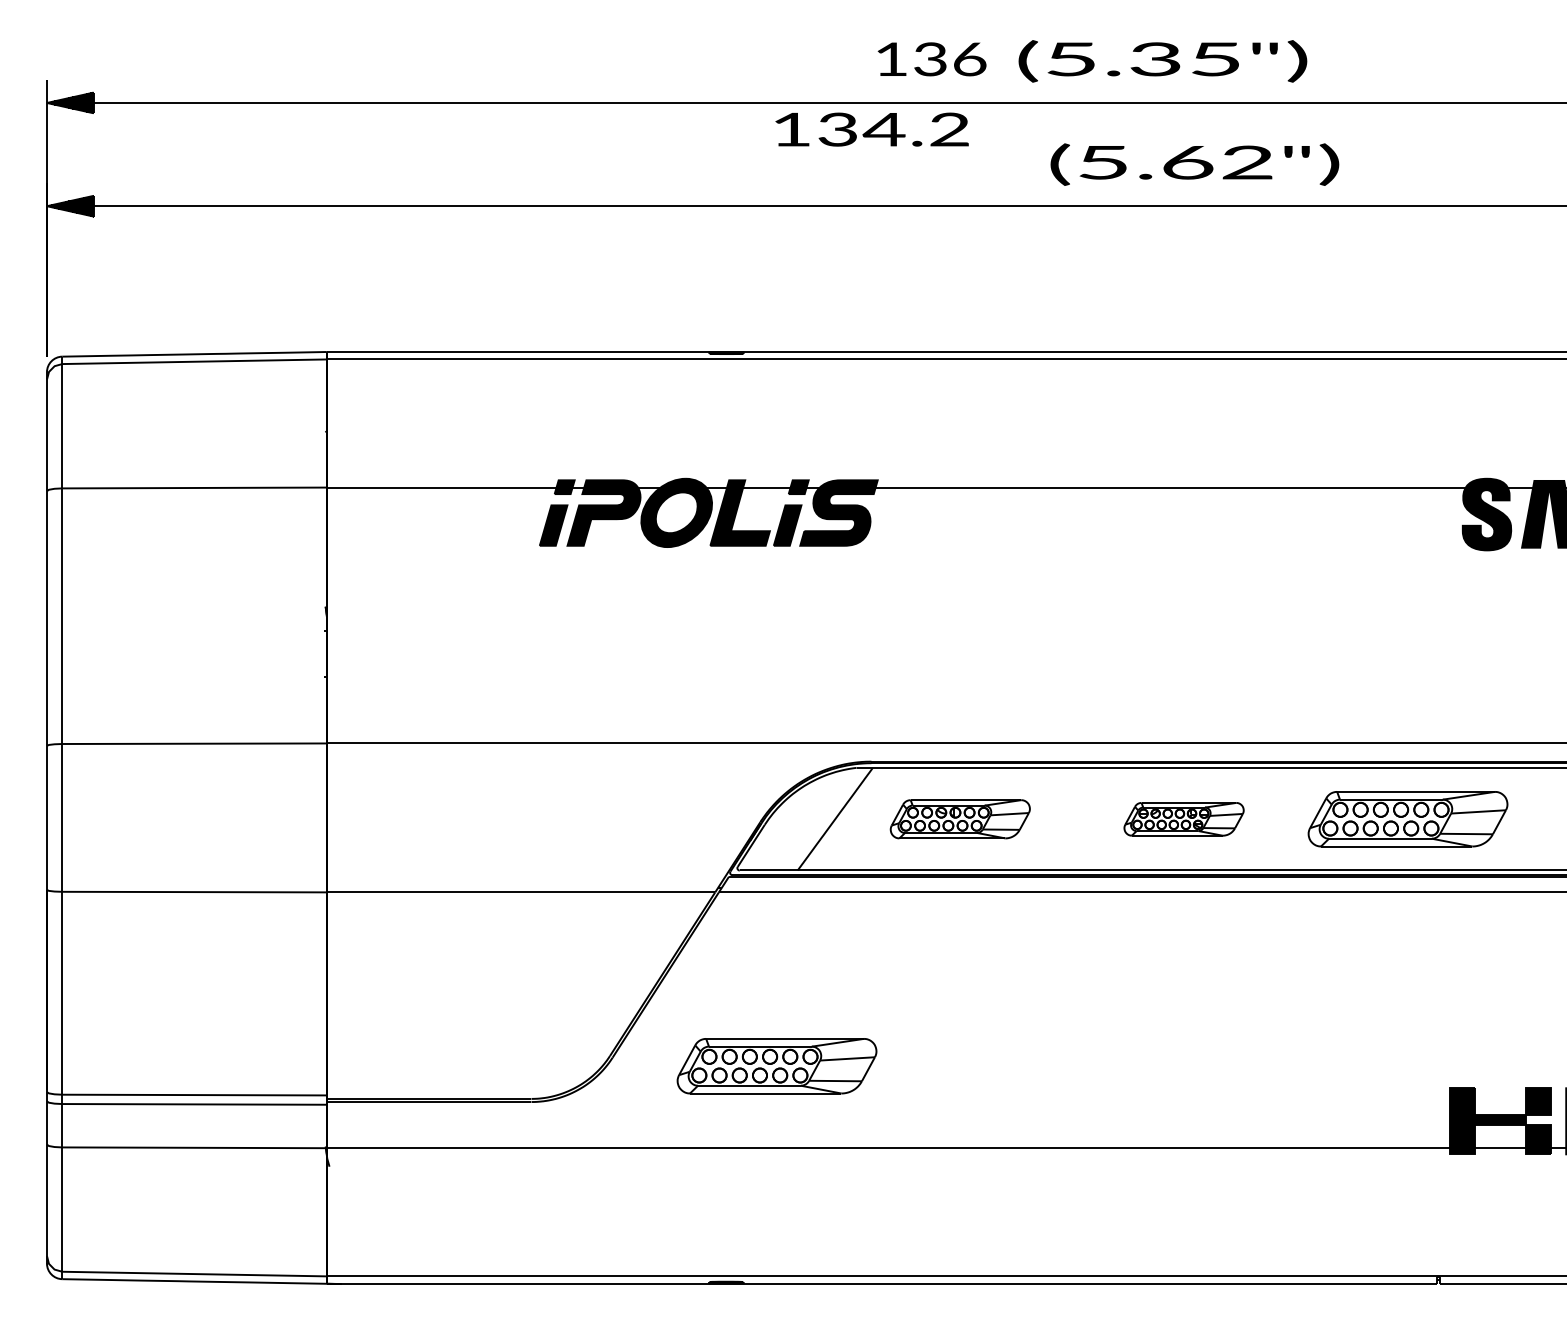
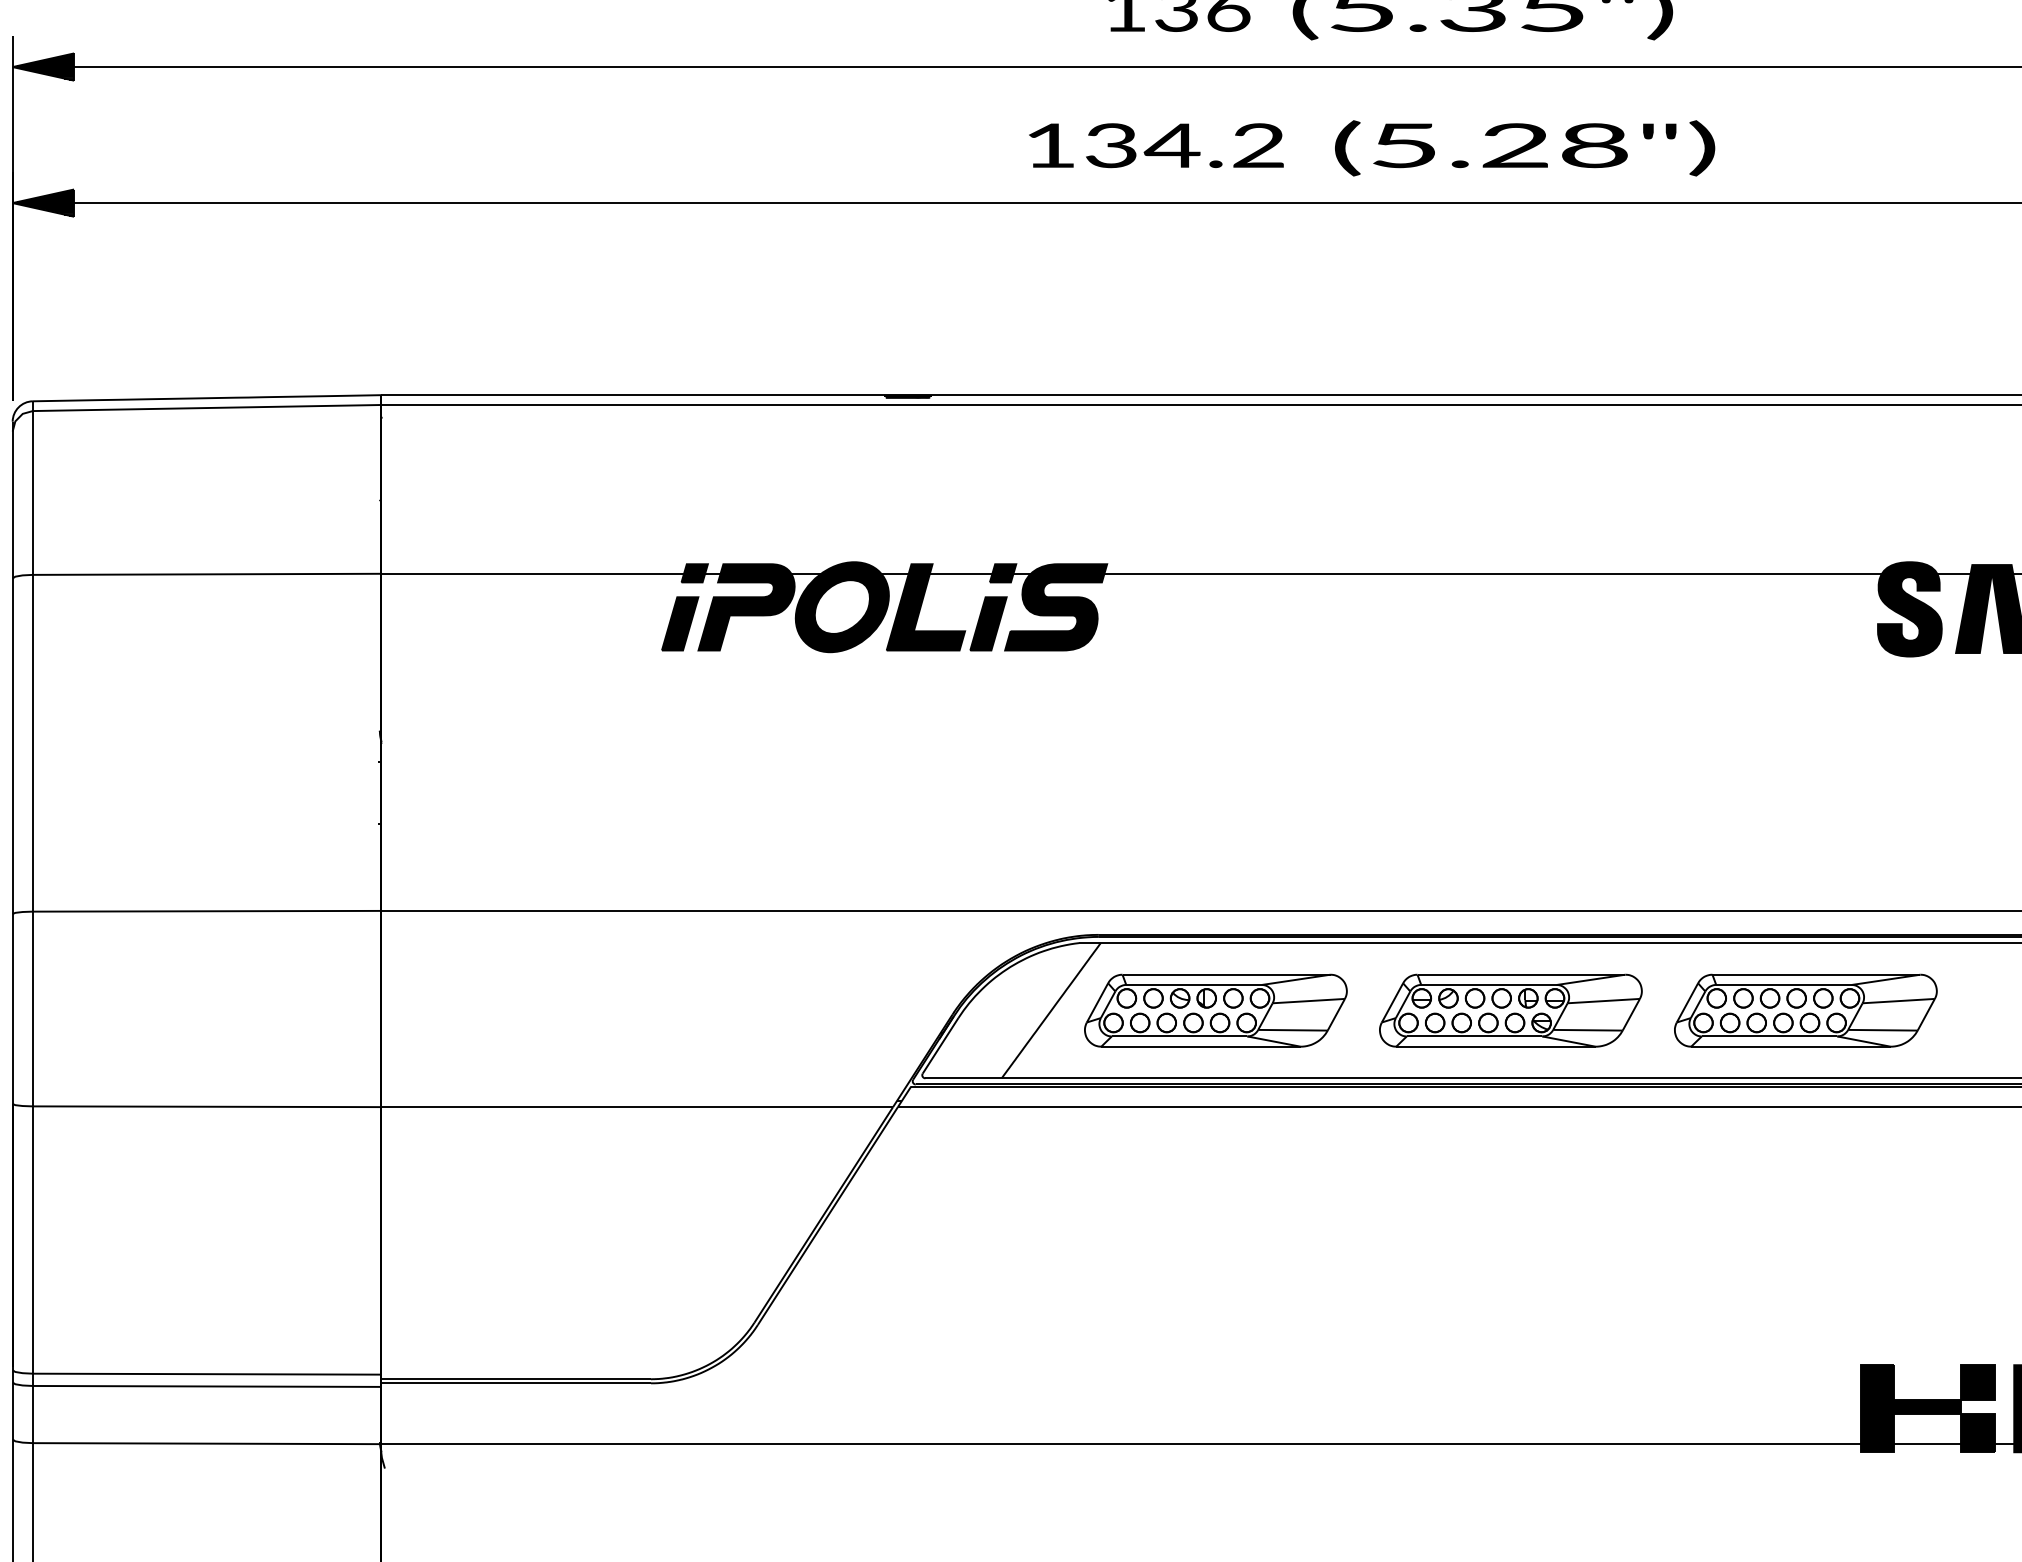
text: (871, 129) -> (1155, 145), moved
text: (1217, 162) -> (1554, 145), (5.62") -> (5.28")
part: (960, 819) -> (1216, 1011), size x1.43
part: (1183, 819) -> (1510, 1011), size x1.67
part: (776, 1066) -> (973, 1336), removed

